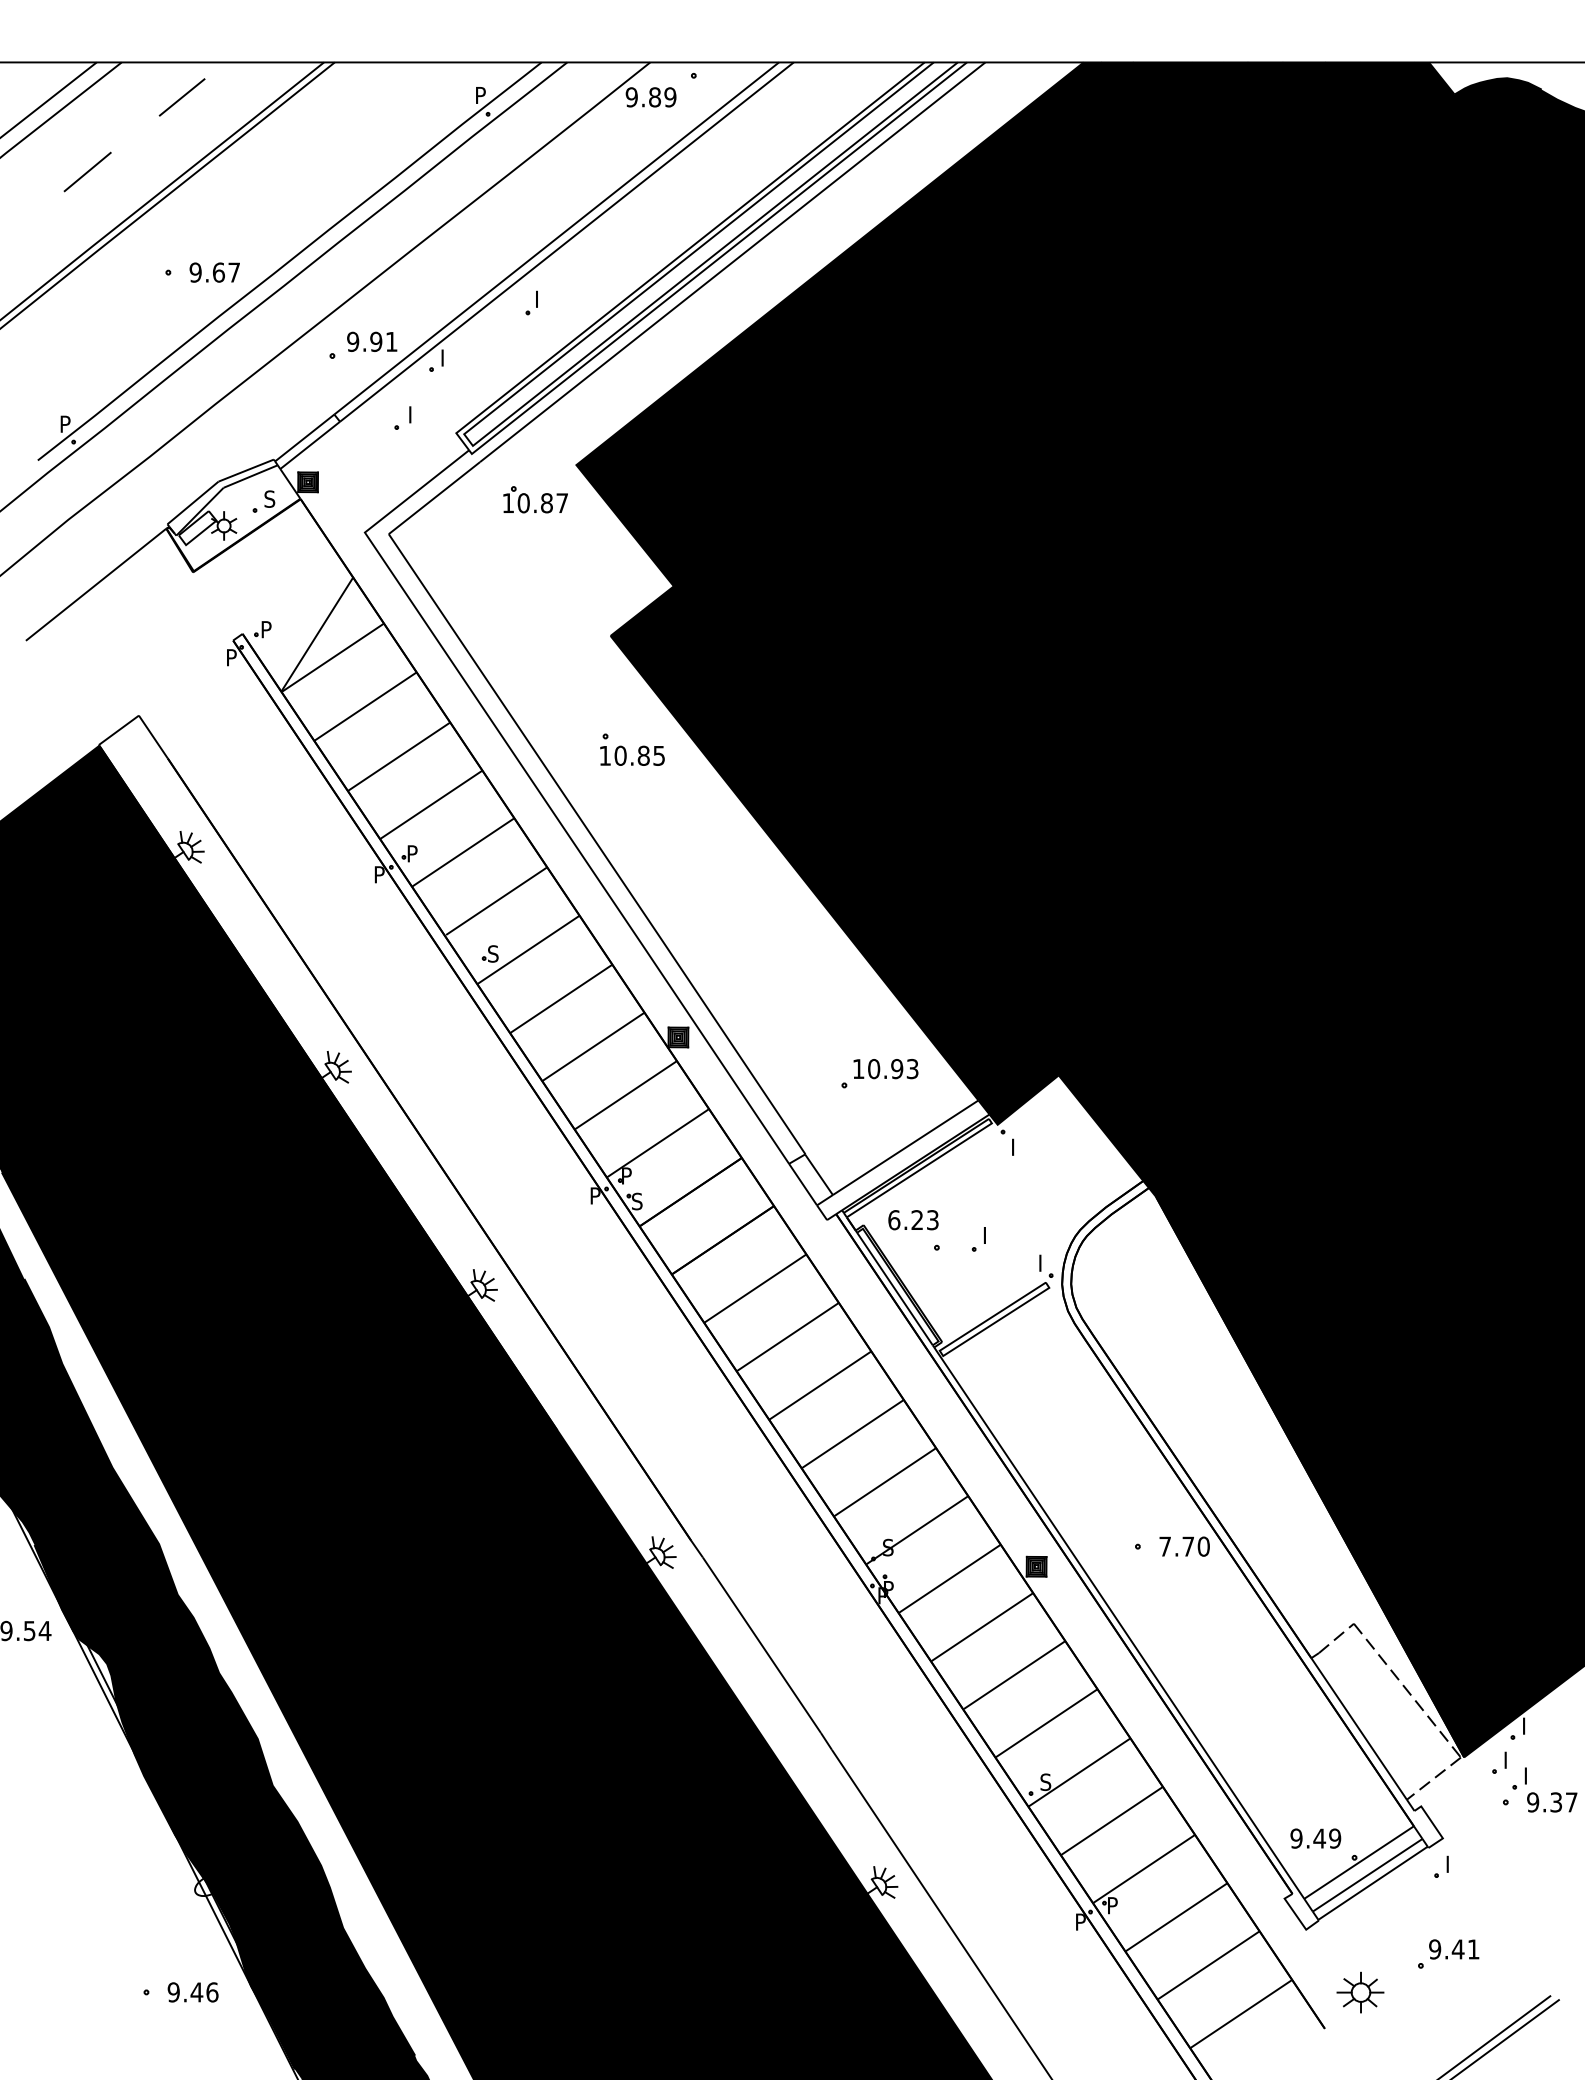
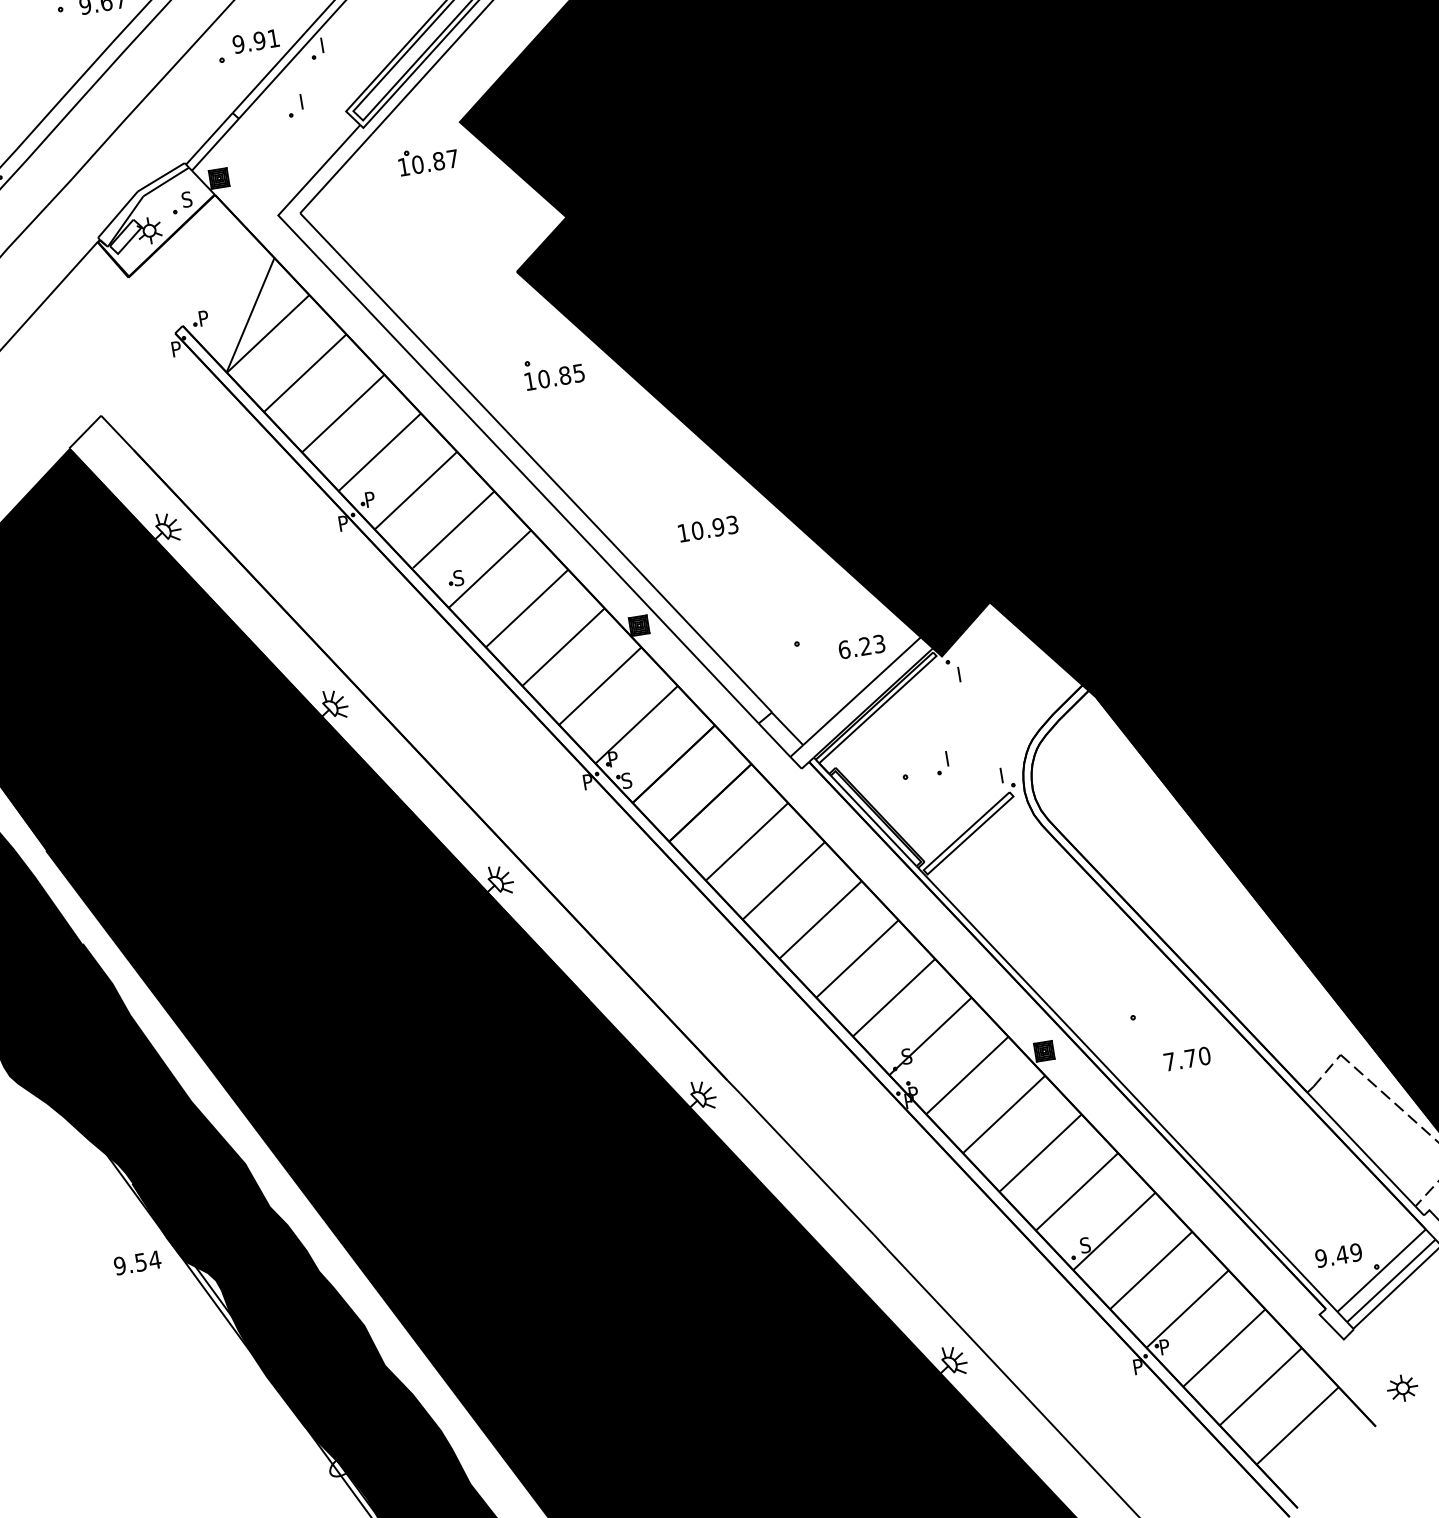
text: (885, 1069) -> (707, 529), moved
text: (913, 1220) -> (861, 647), moved
text: (1184, 1546) -> (1187, 1058), moved
part: (1360, 1992) -> (1402, 1388), size x0.7

